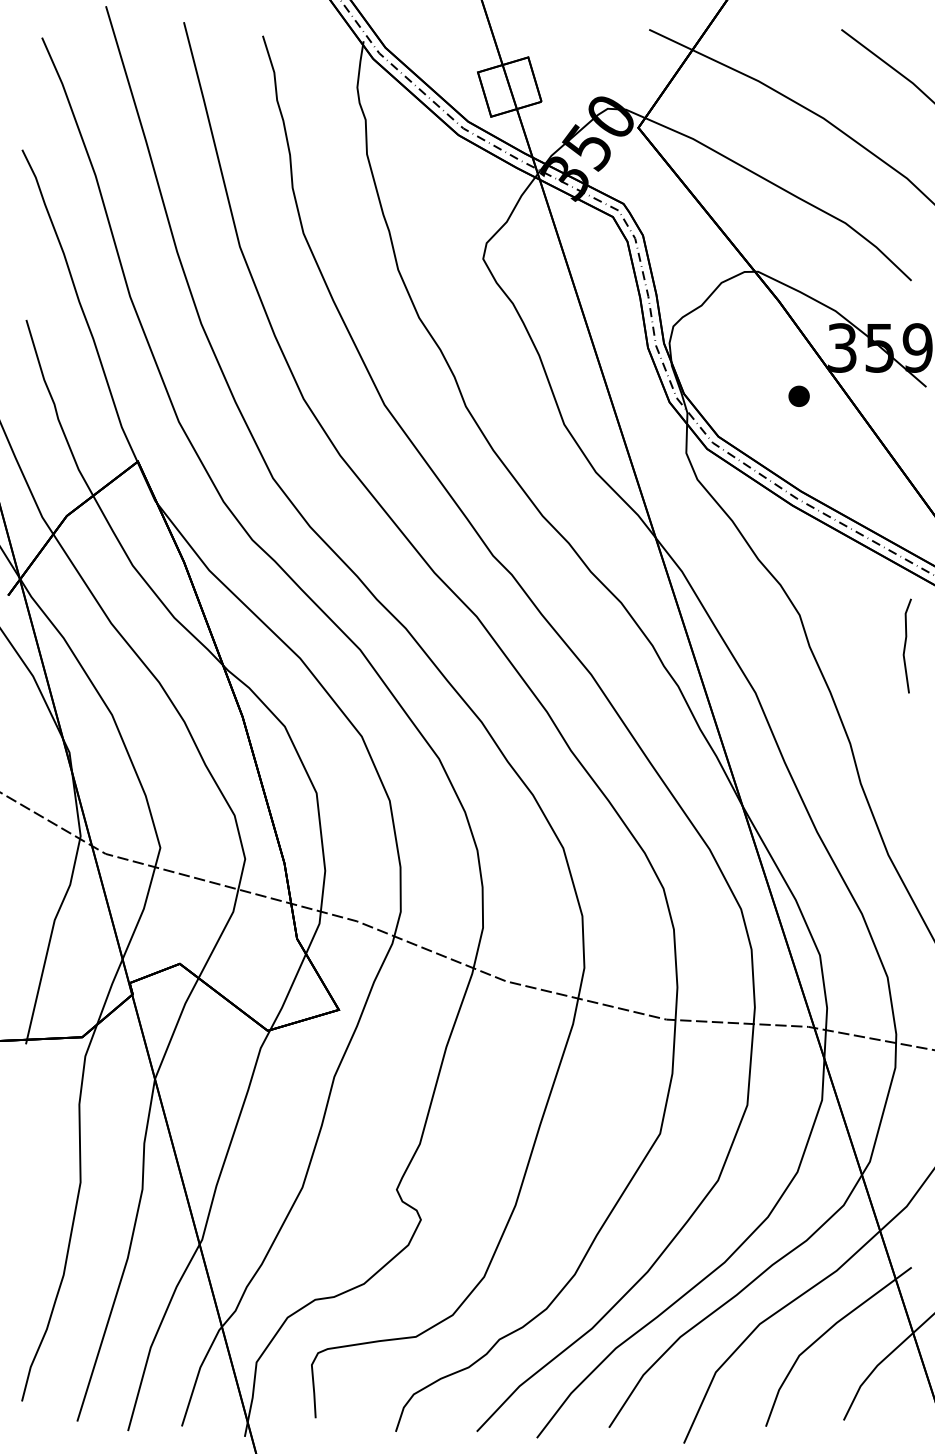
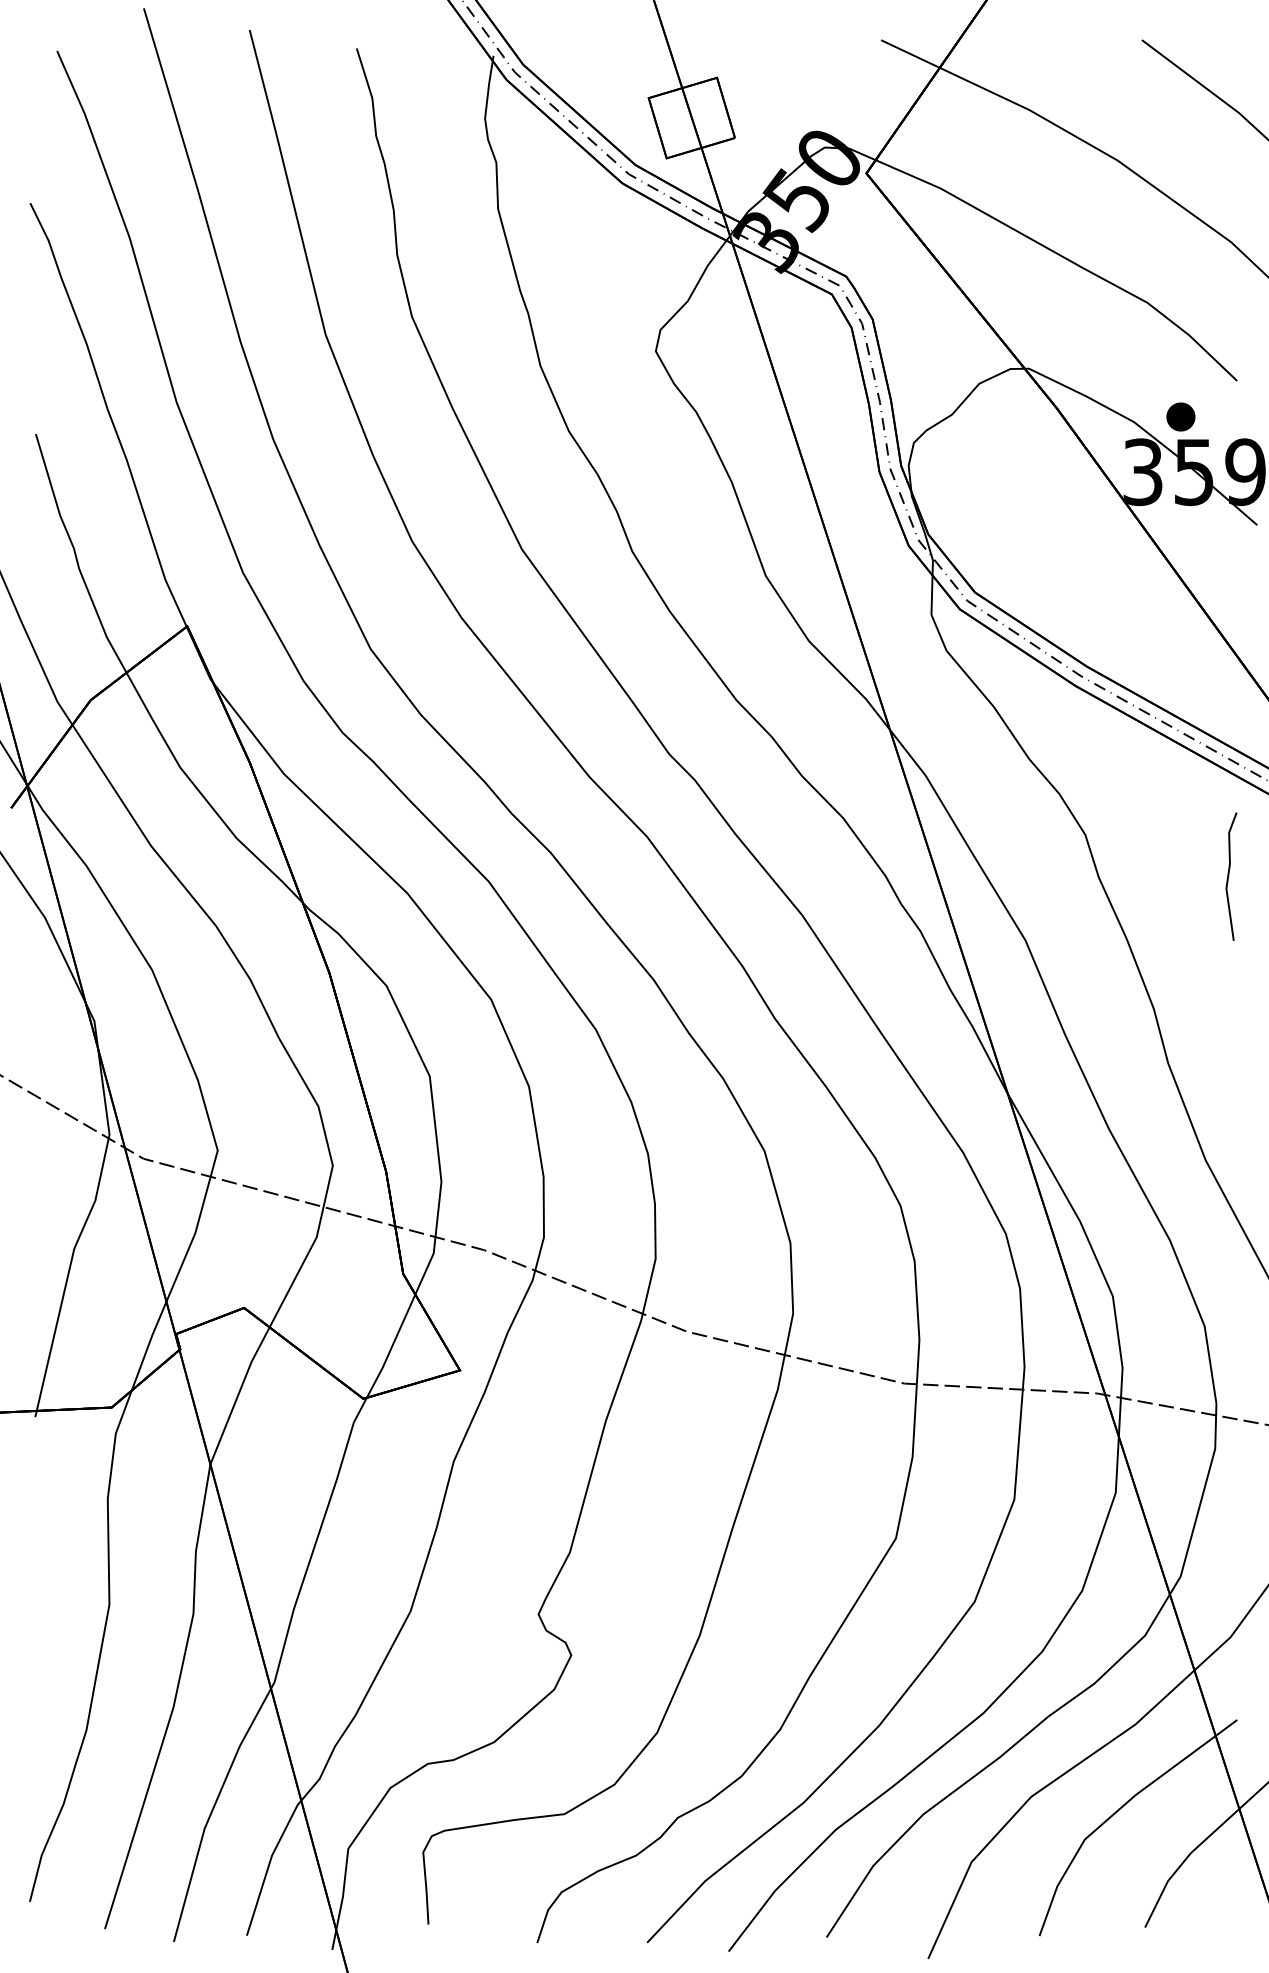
part: (798, 395) -> (1180, 415), moved

